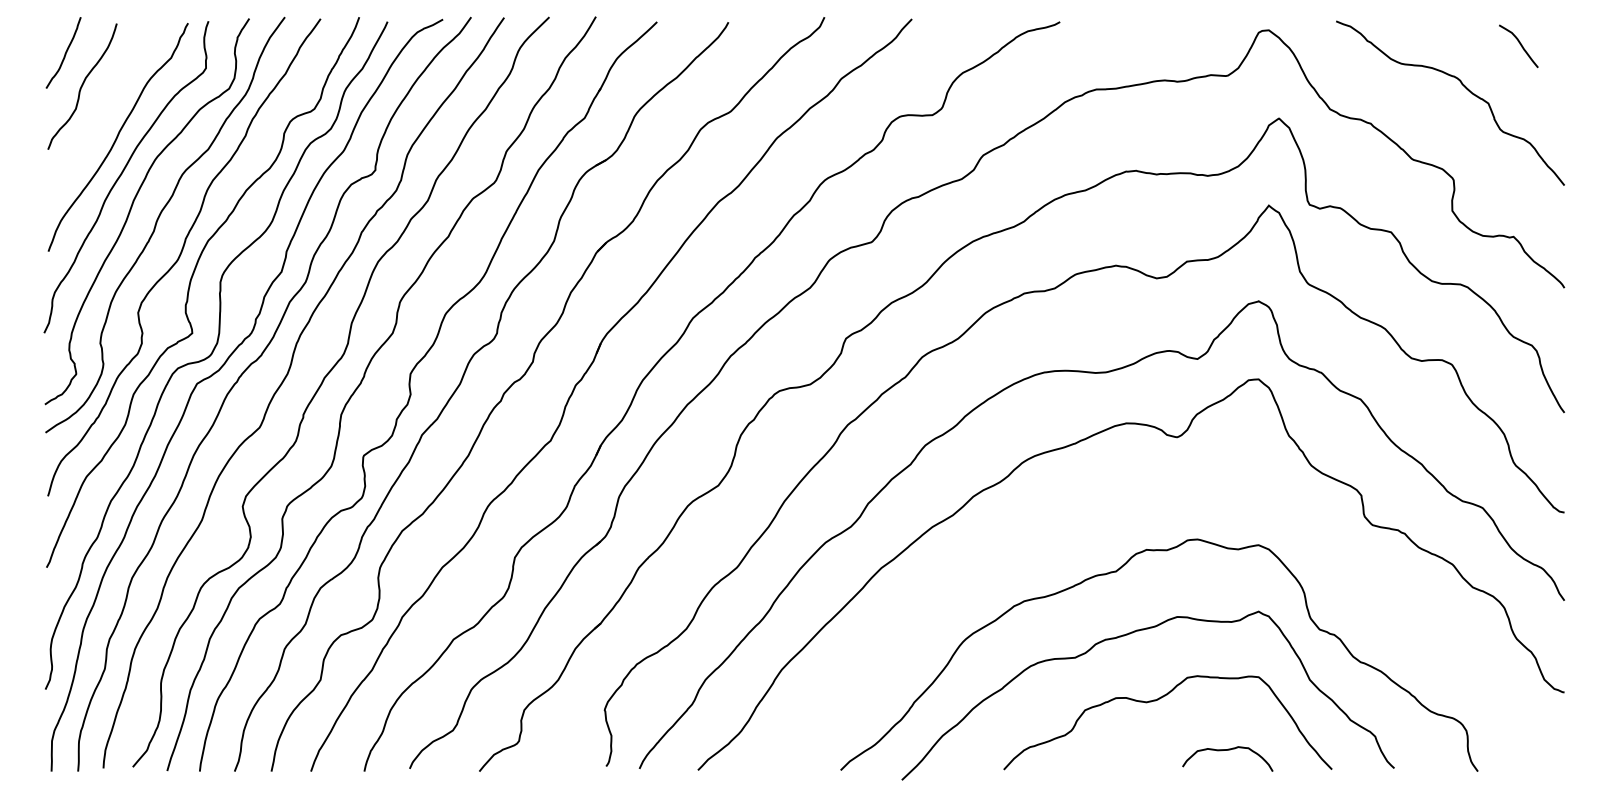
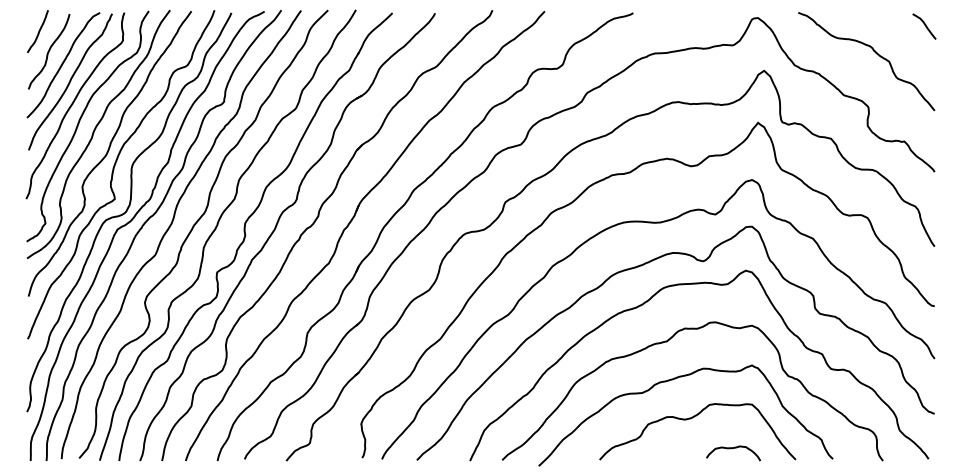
curve: (1518, 44) -> (924, 25), moved
curve: (106, 107) -> (63, 64), added
curve: (1170, 476) -> (699, 284), added

